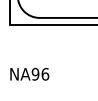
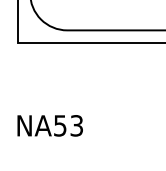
text: (40, 74) -> (68, 126), NA96 -> NA53

